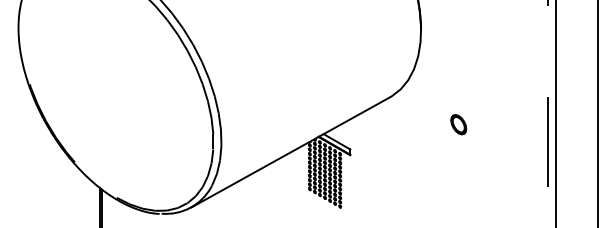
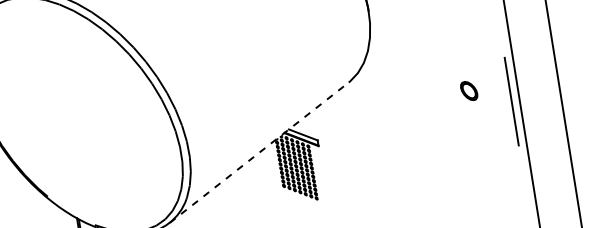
part: (458, 124) -> (468, 90), moved
line: (290, 152) -> (259, 152), solid -> dashed

